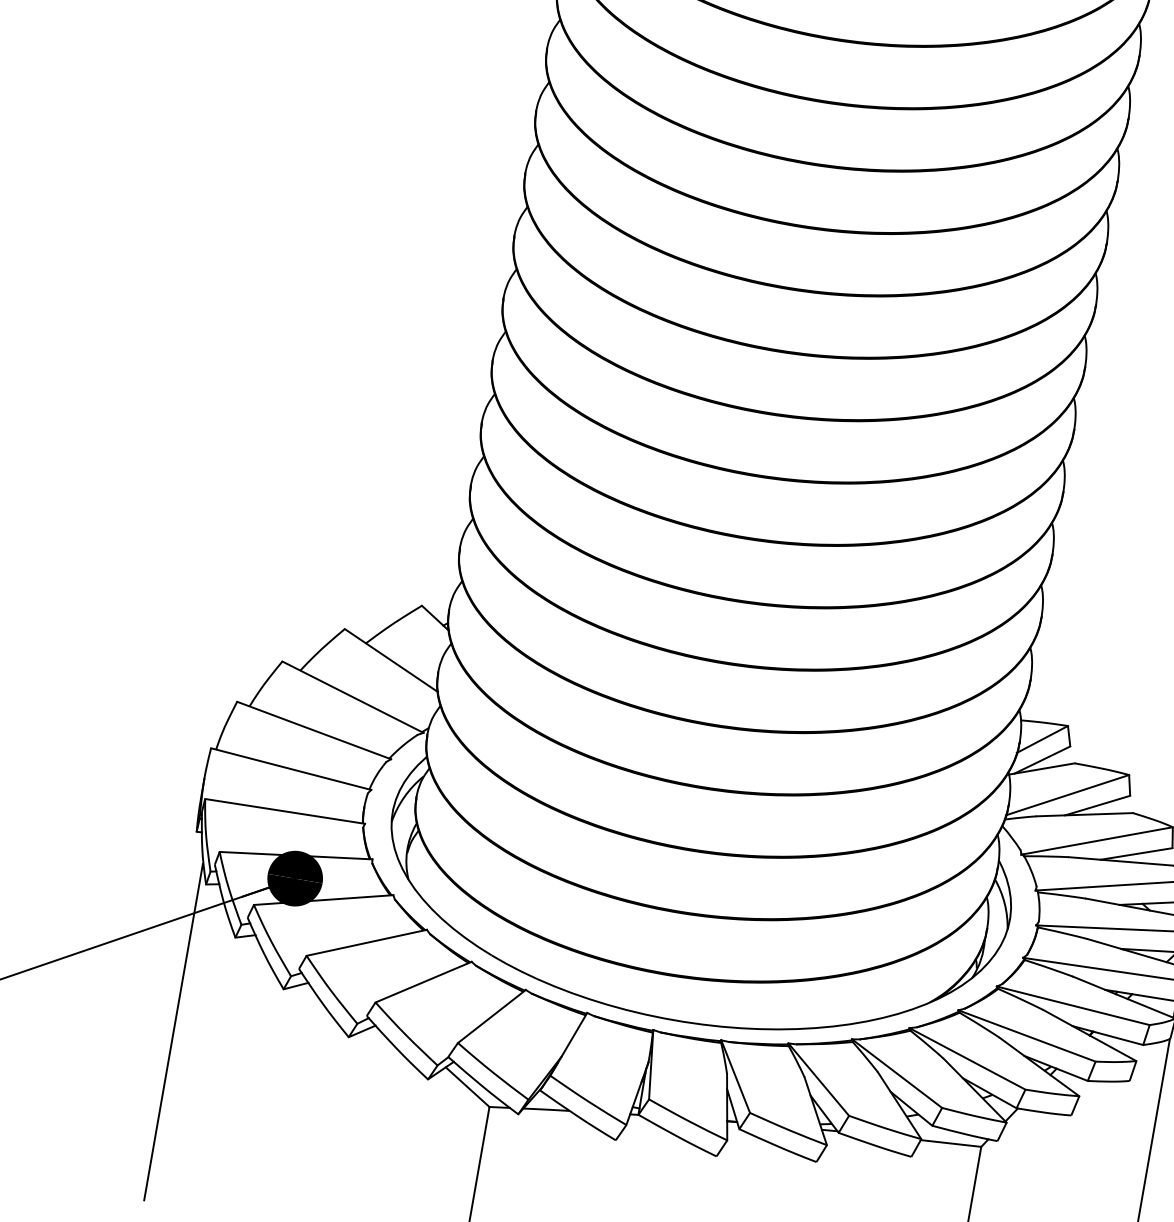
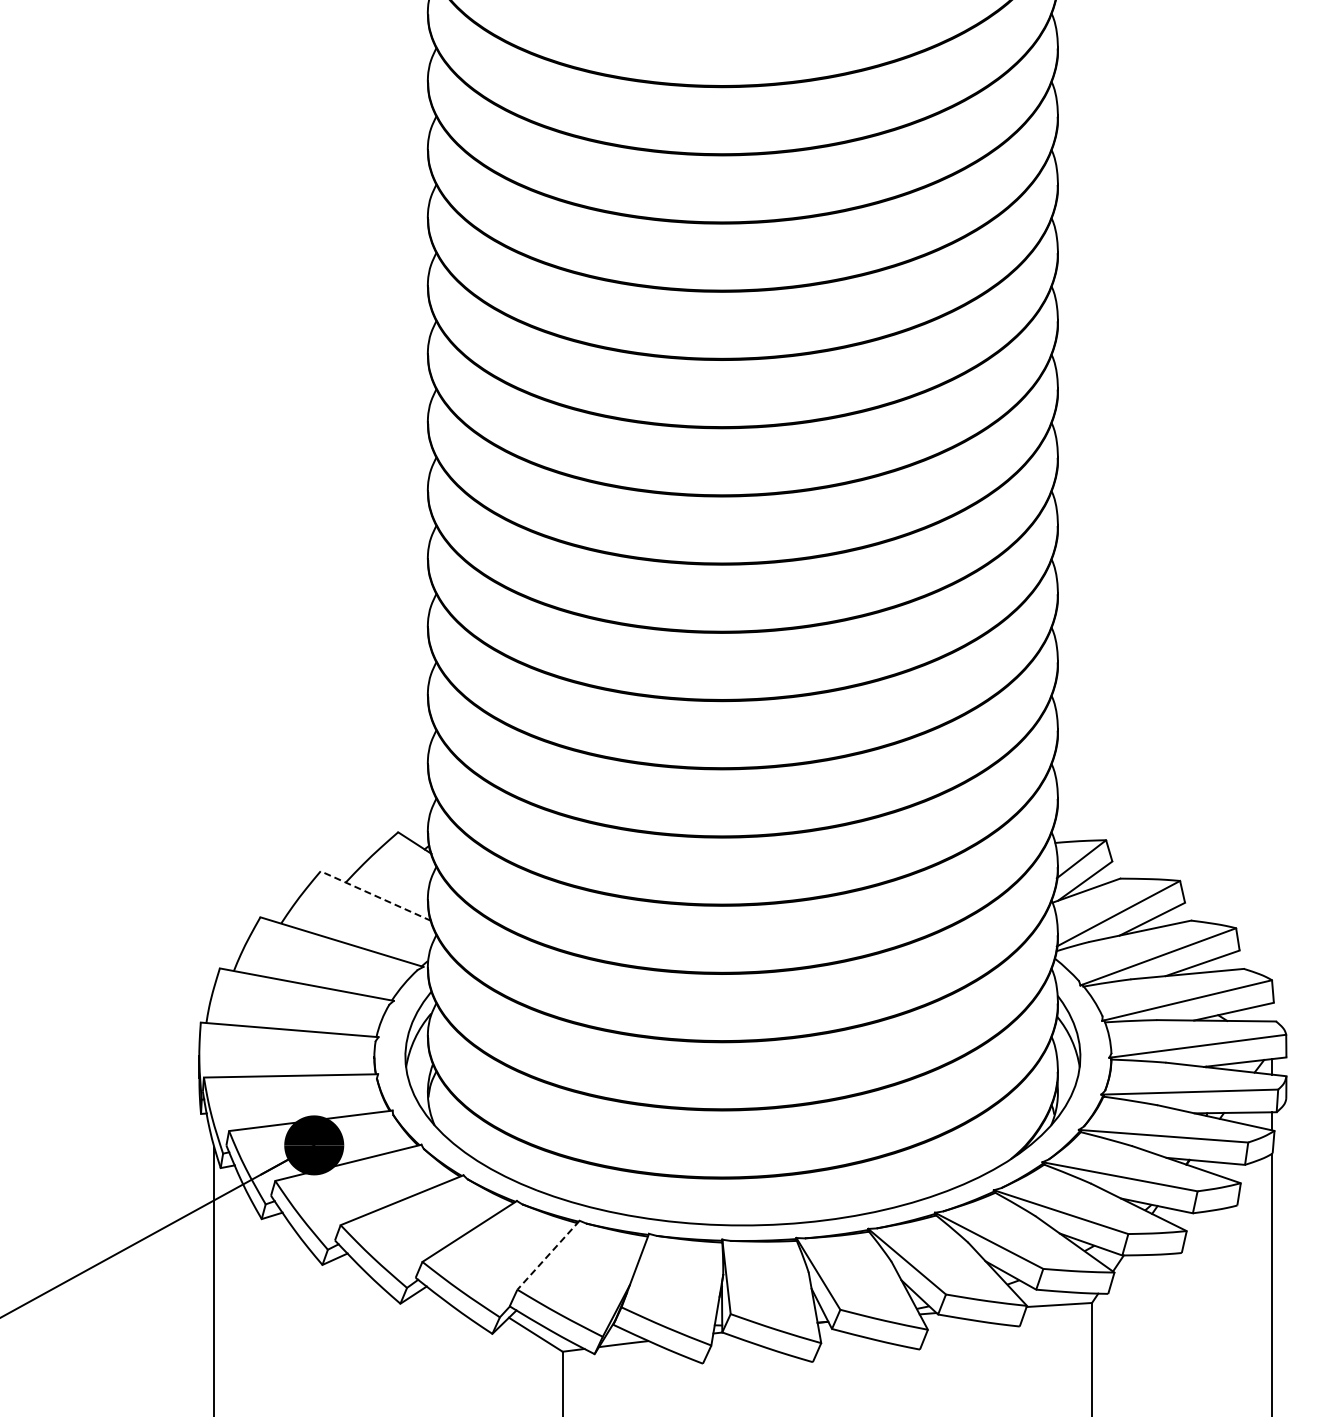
line: (390, 660) -> (375, 896), solid -> dashed
line: (491, 1016) -> (548, 1255), solid -> dashed

